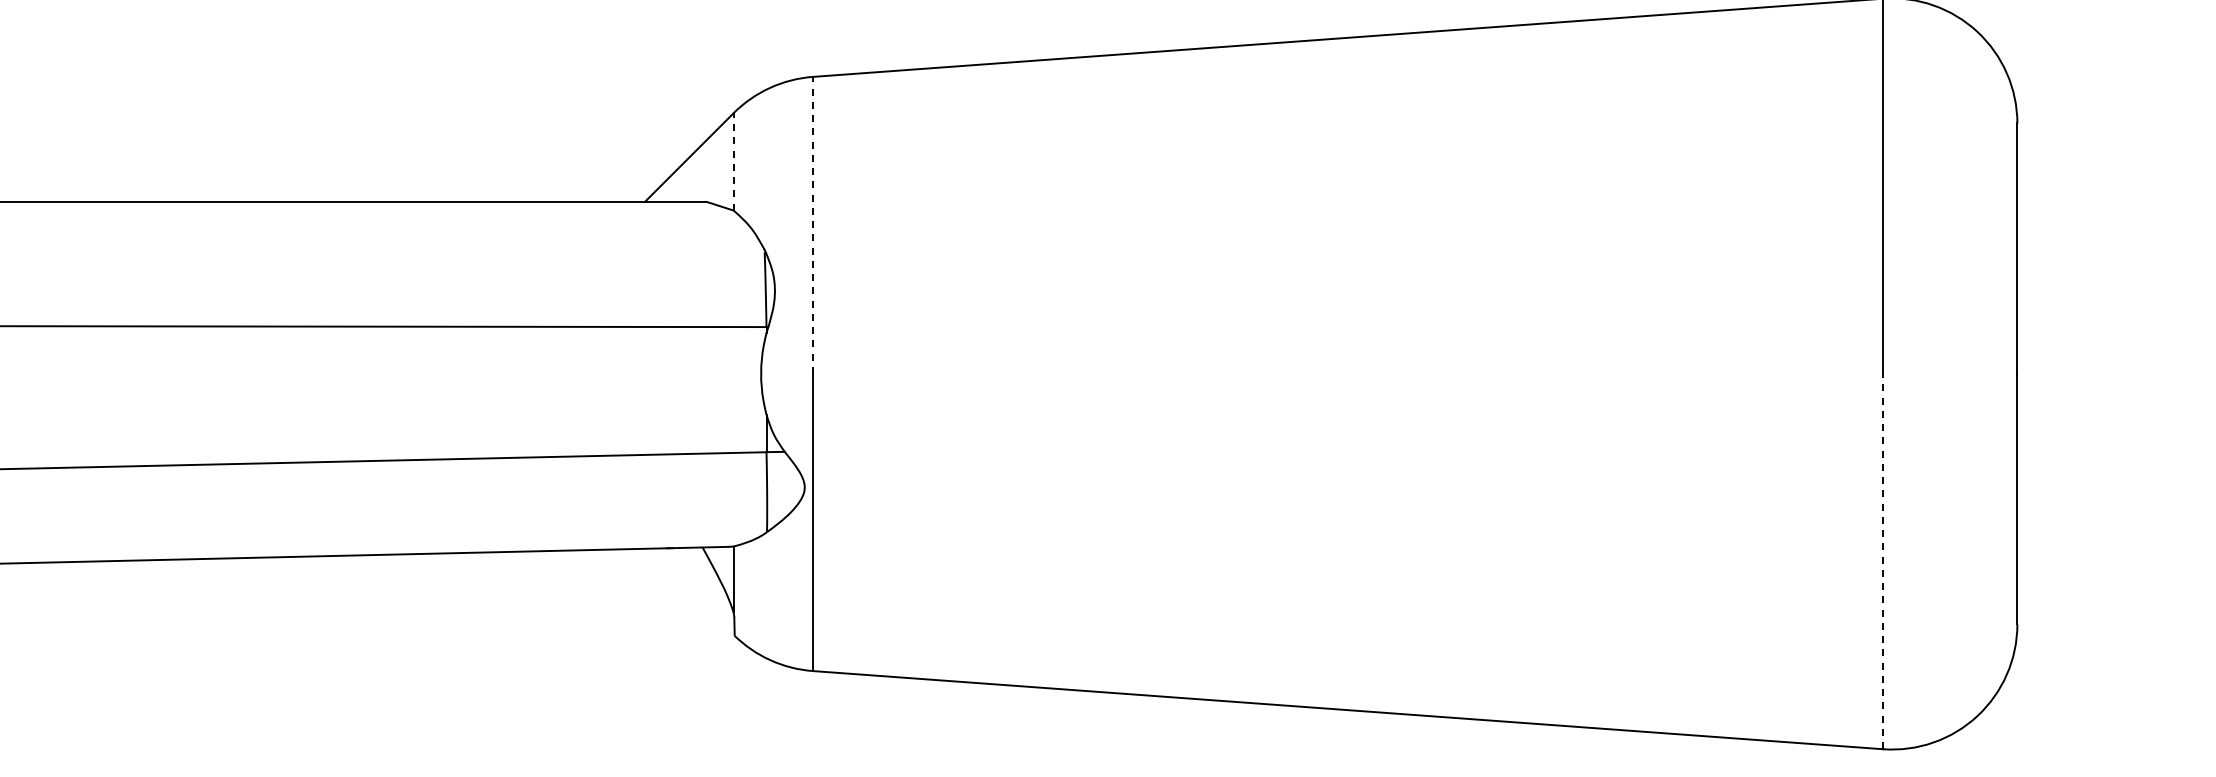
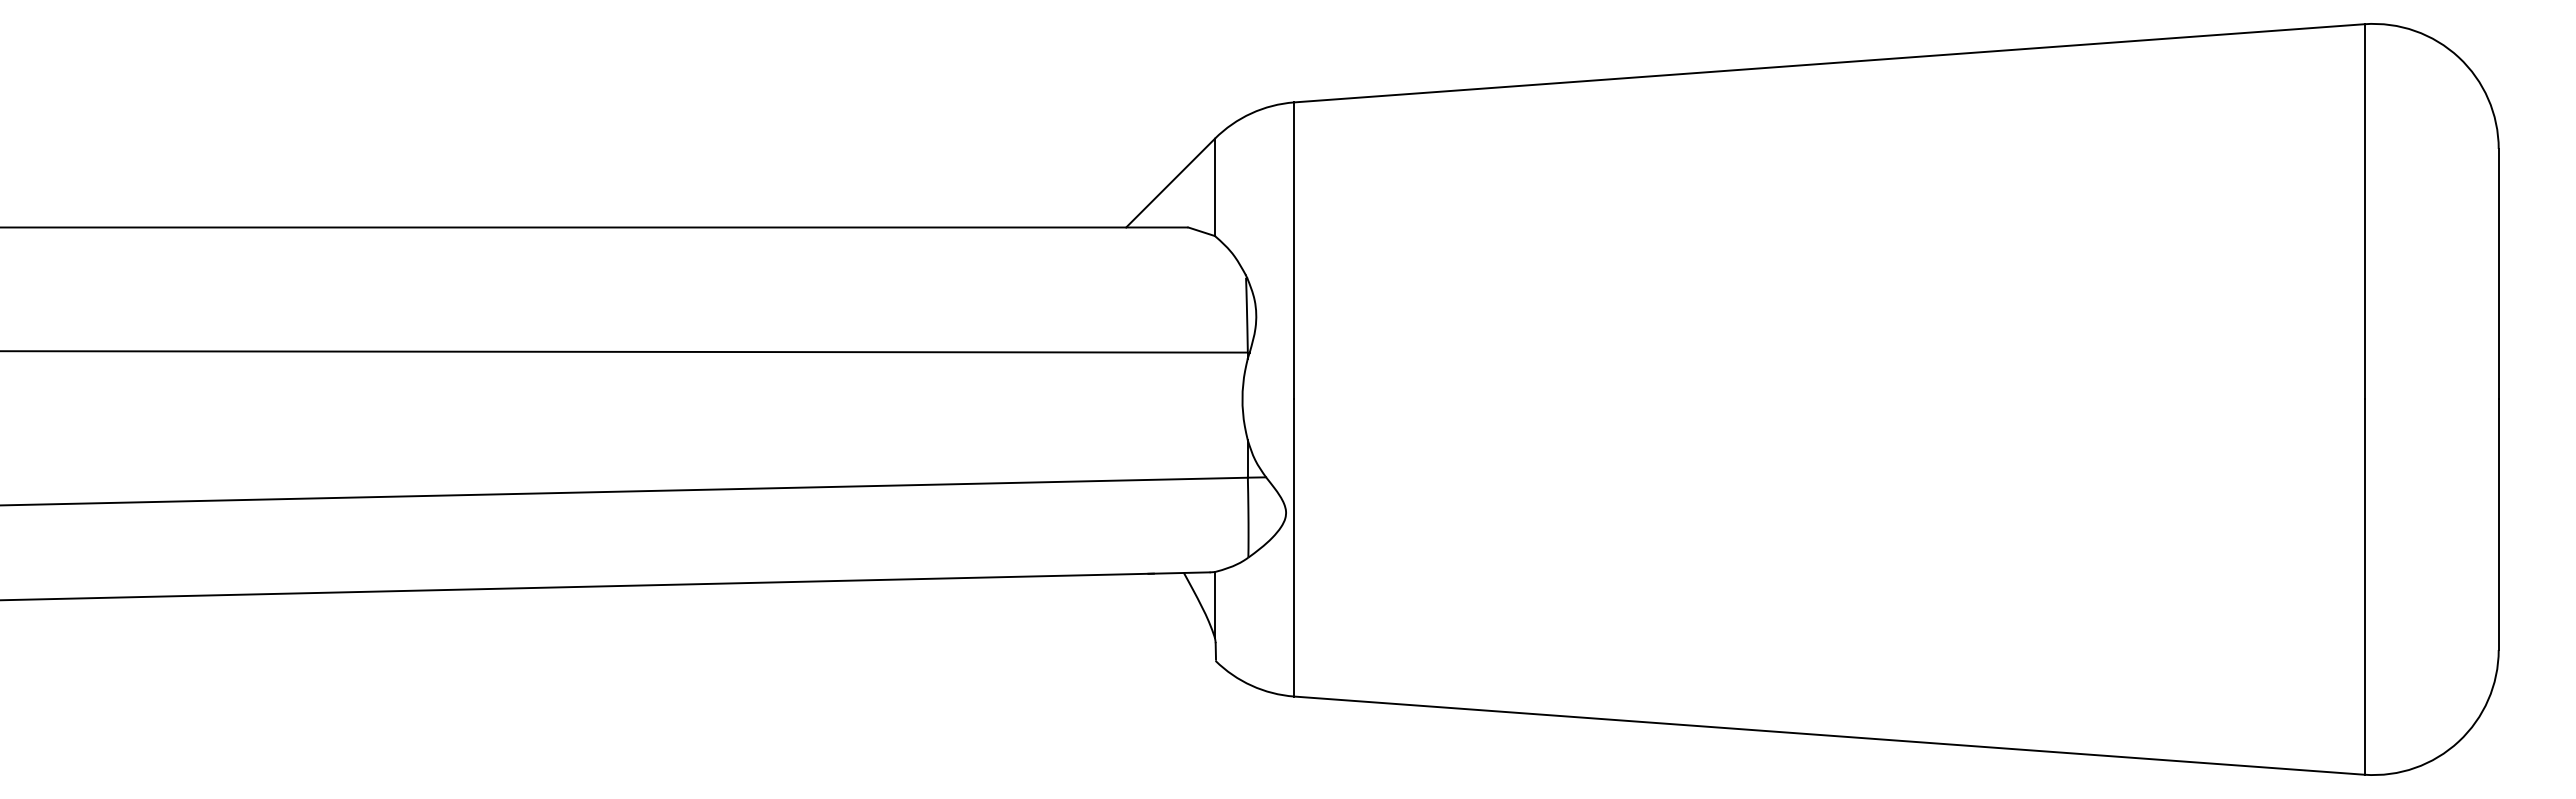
line: (733, 162) -> (1214, 187), dashed -> solid
line: (813, 225) -> (1294, 250), dashed -> solid
line: (1883, 562) -> (2364, 587), dashed -> solid

